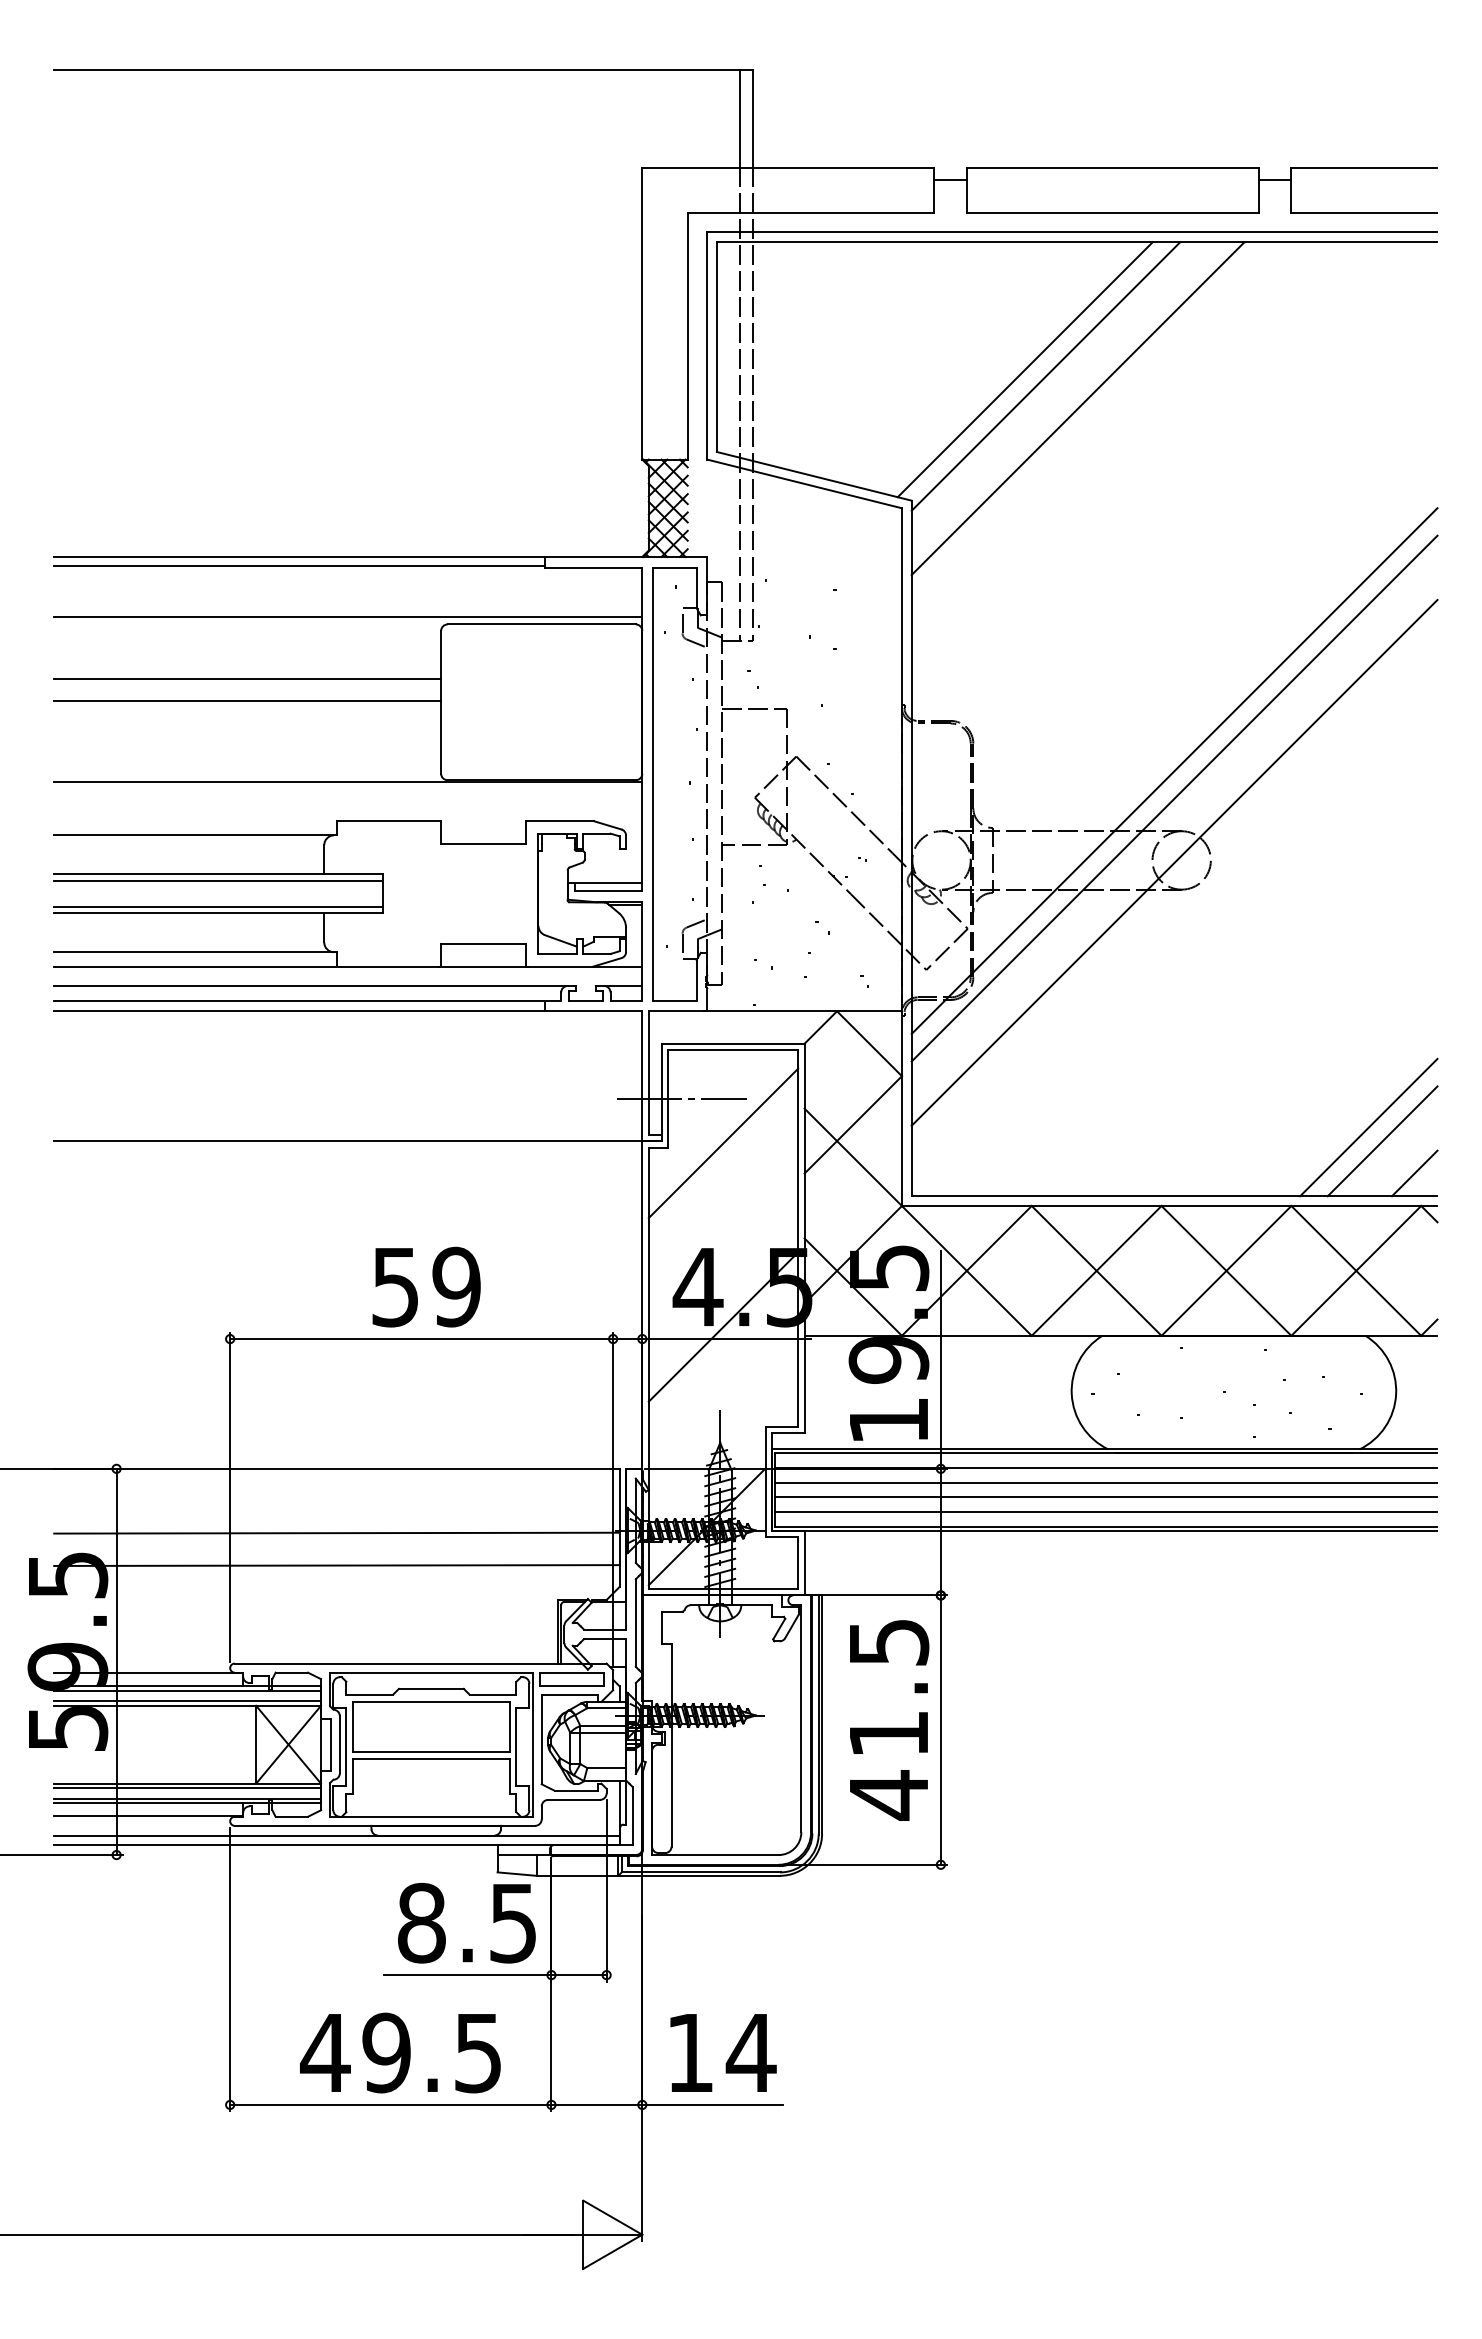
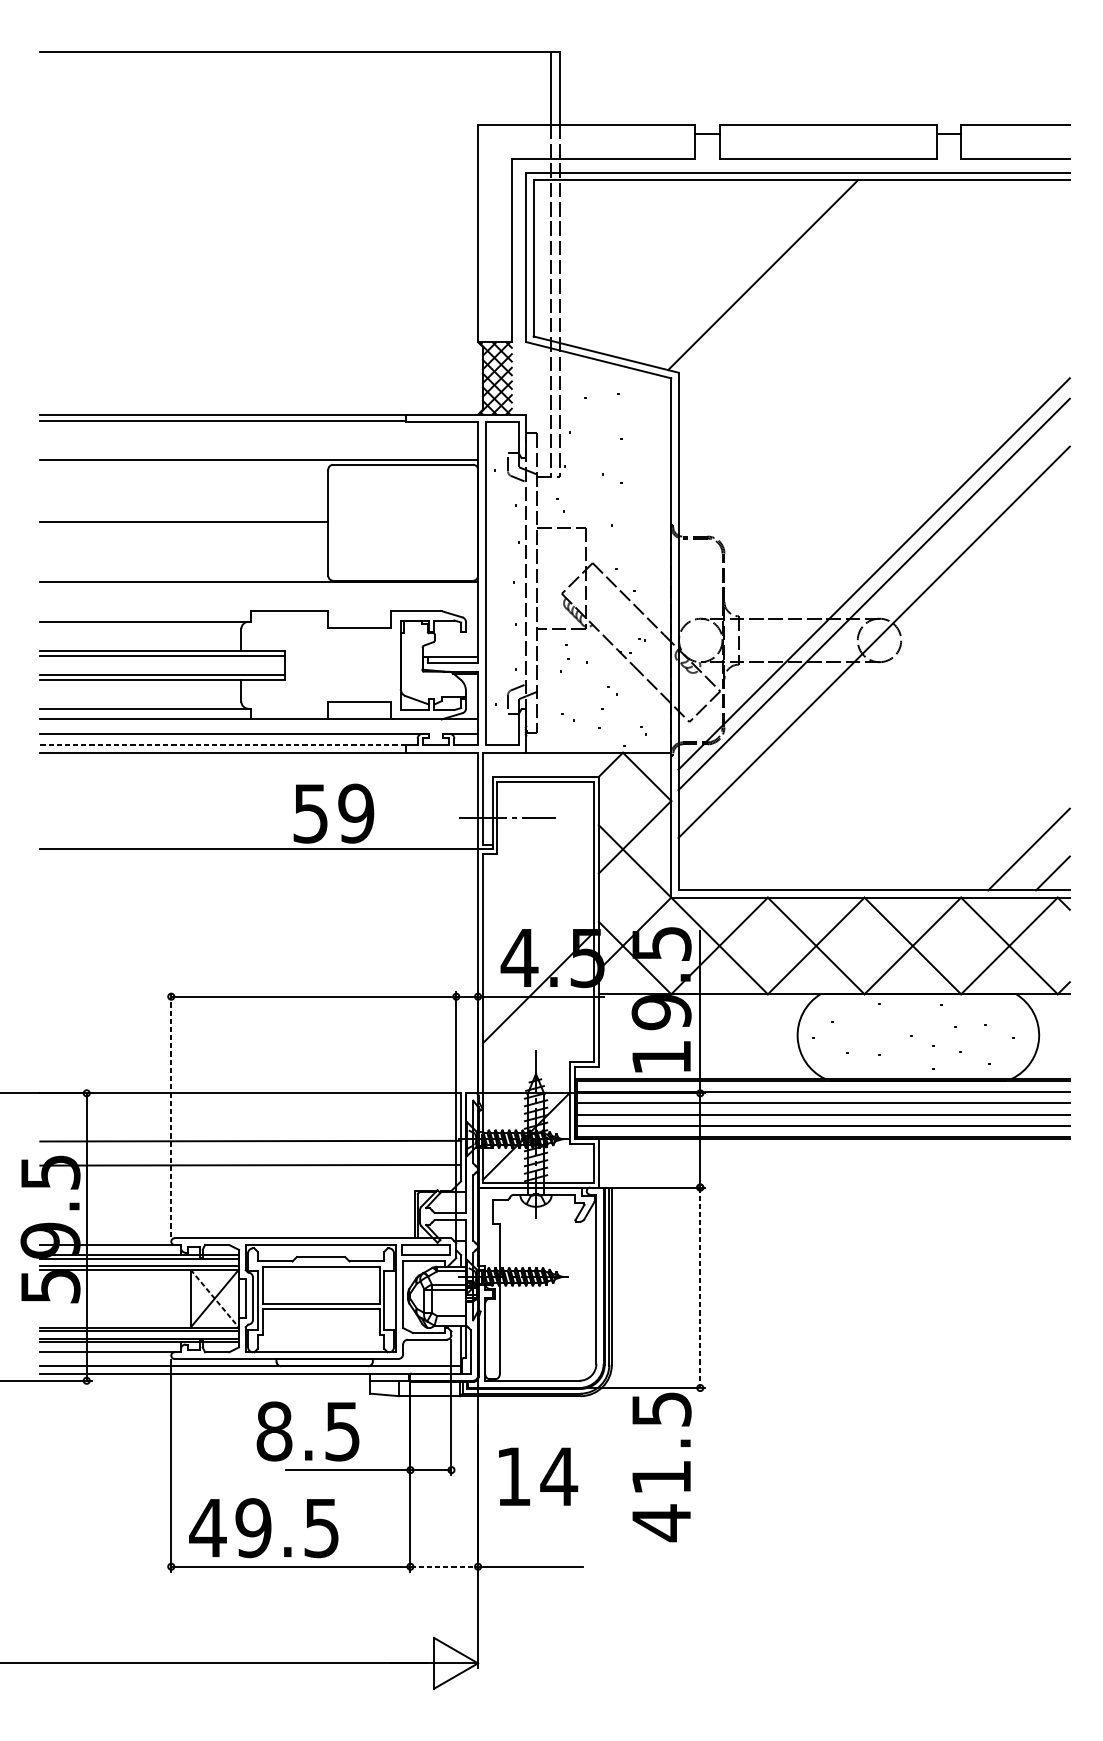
line: (1045, 376) -> (778, 280), removed
line: (1077, 408) -> (801, 304), removed
line: (247, 678) -> (184, 505), removed
line: (301, 1000) -> (224, 744), solid -> dashed
line: (1368, 1127) -> (1018, 839), removed
line: (723, 1143) -> (538, 851), removed
text: (426, 1286) -> (333, 813), moved
line: (230, 1497) -> (171, 1114), solid -> dashed
text: (889, 1720) -> (662, 1467), moved
line: (940, 1730) -> (699, 1288), solid -> dashed
line: (288, 1744) -> (214, 1298), solid -> dashed
text: (466, 1922) -> (307, 1430), moved
text: (400, 2052) -> (263, 1527), moved
text: (723, 2052) -> (538, 1476), moved
line: (597, 2104) -> (444, 1566), solid -> dashed

